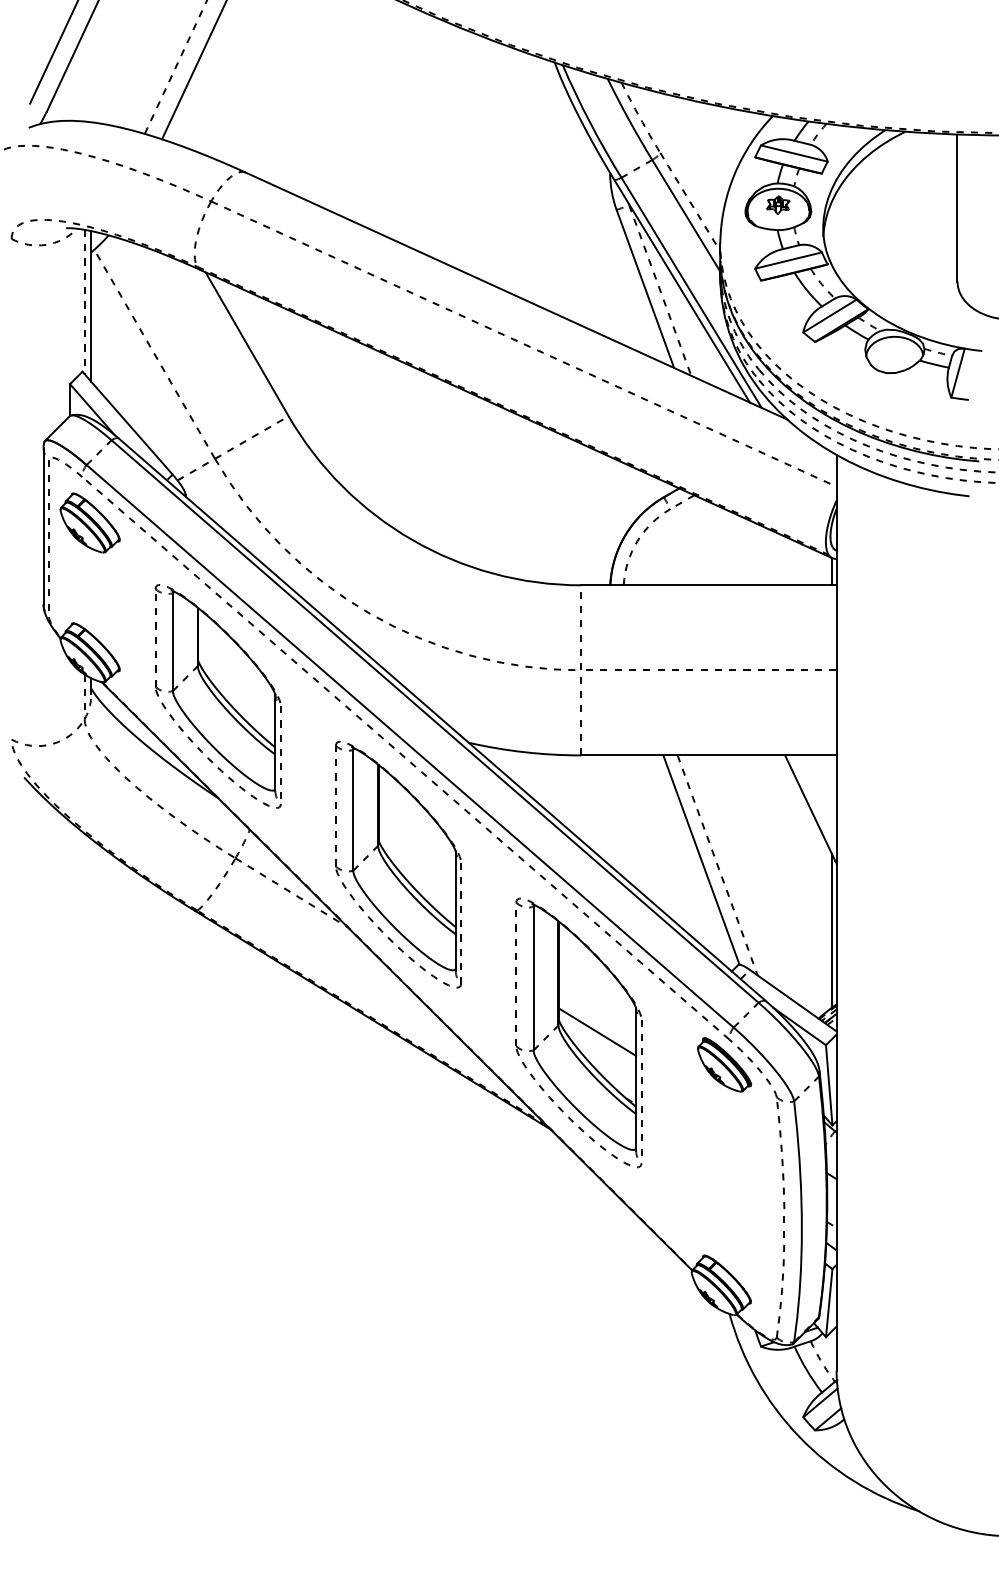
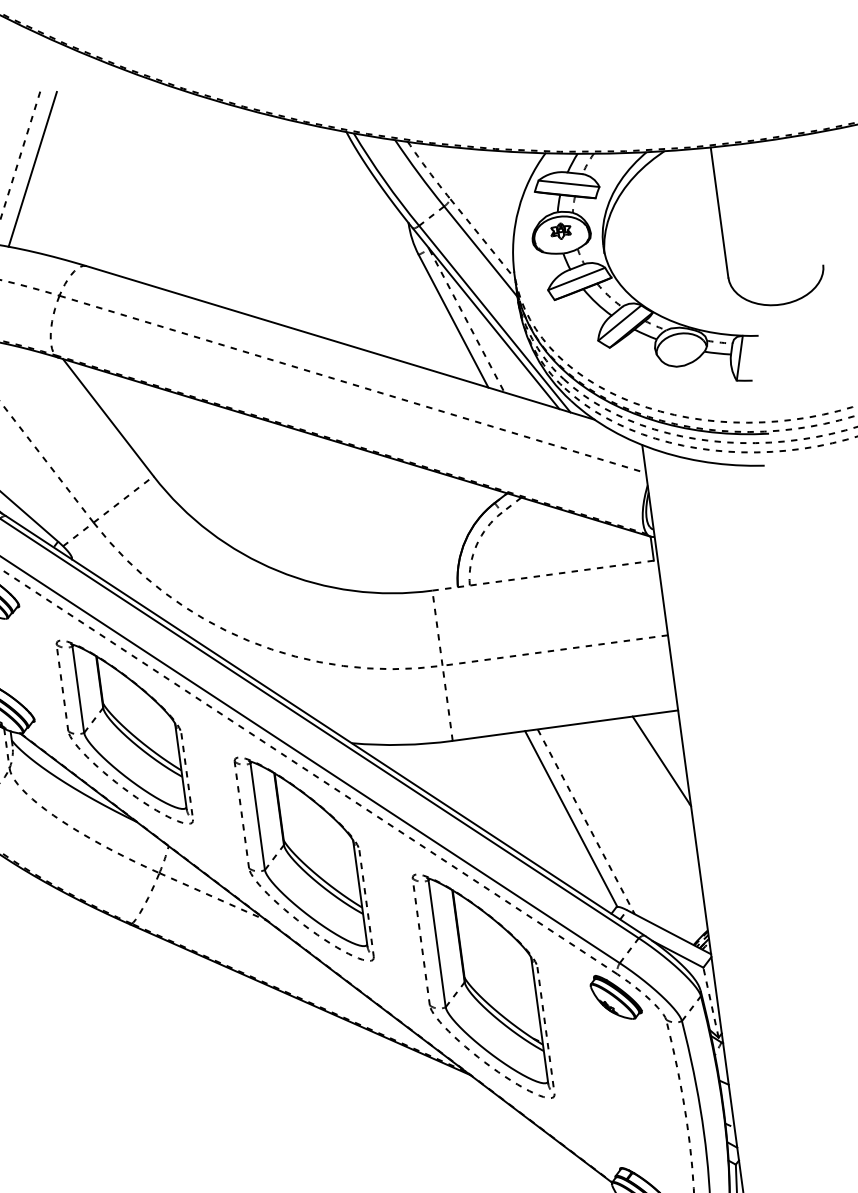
line: (709, 585) -> (545, 575), solid -> dashed
line: (832, 930) -> (695, 865), removed
line: (597, 1031) -> (499, 982), removed
line: (829, 1084) -> (711, 1001), solid -> dashed

